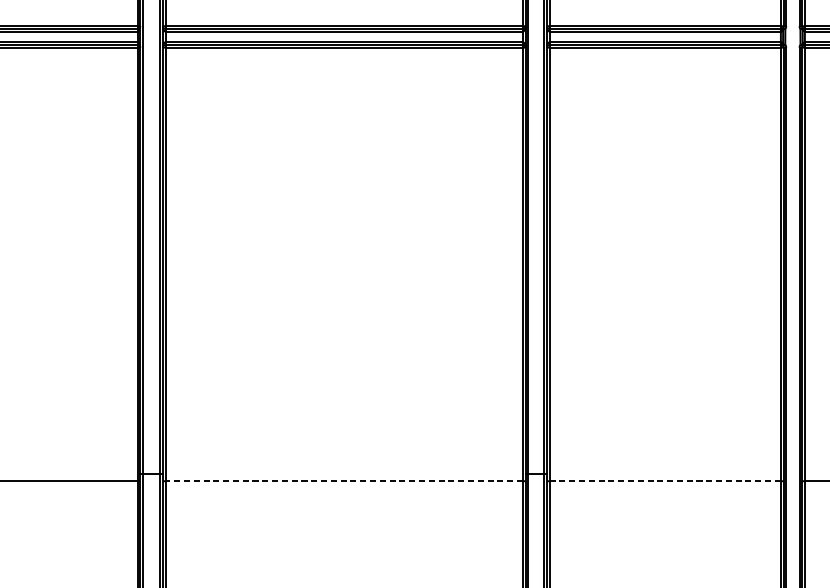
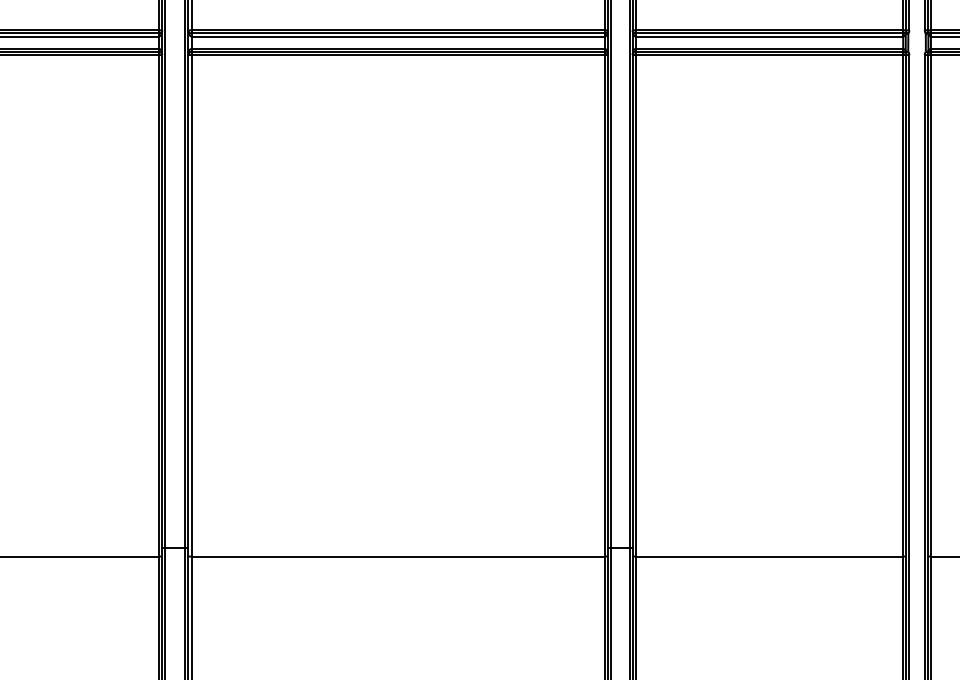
line: (344, 481) -> (398, 556), dashed -> solid
line: (665, 481) -> (769, 556), dashed -> solid

